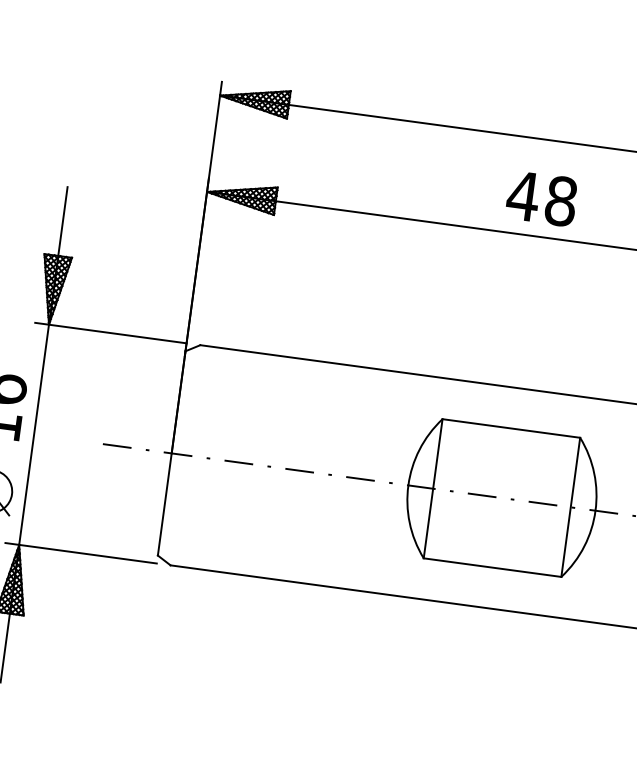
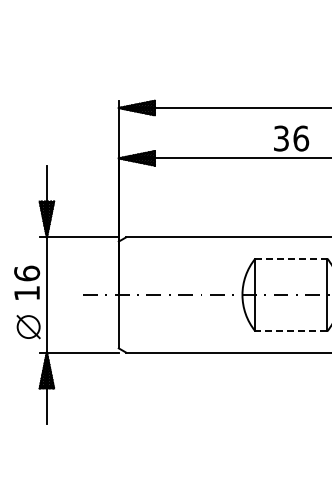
text: (542, 198) -> (291, 138), 48 -> 36
line: (511, 428) -> (291, 258), solid -> dashed
line: (492, 567) -> (291, 331), solid -> dashed

